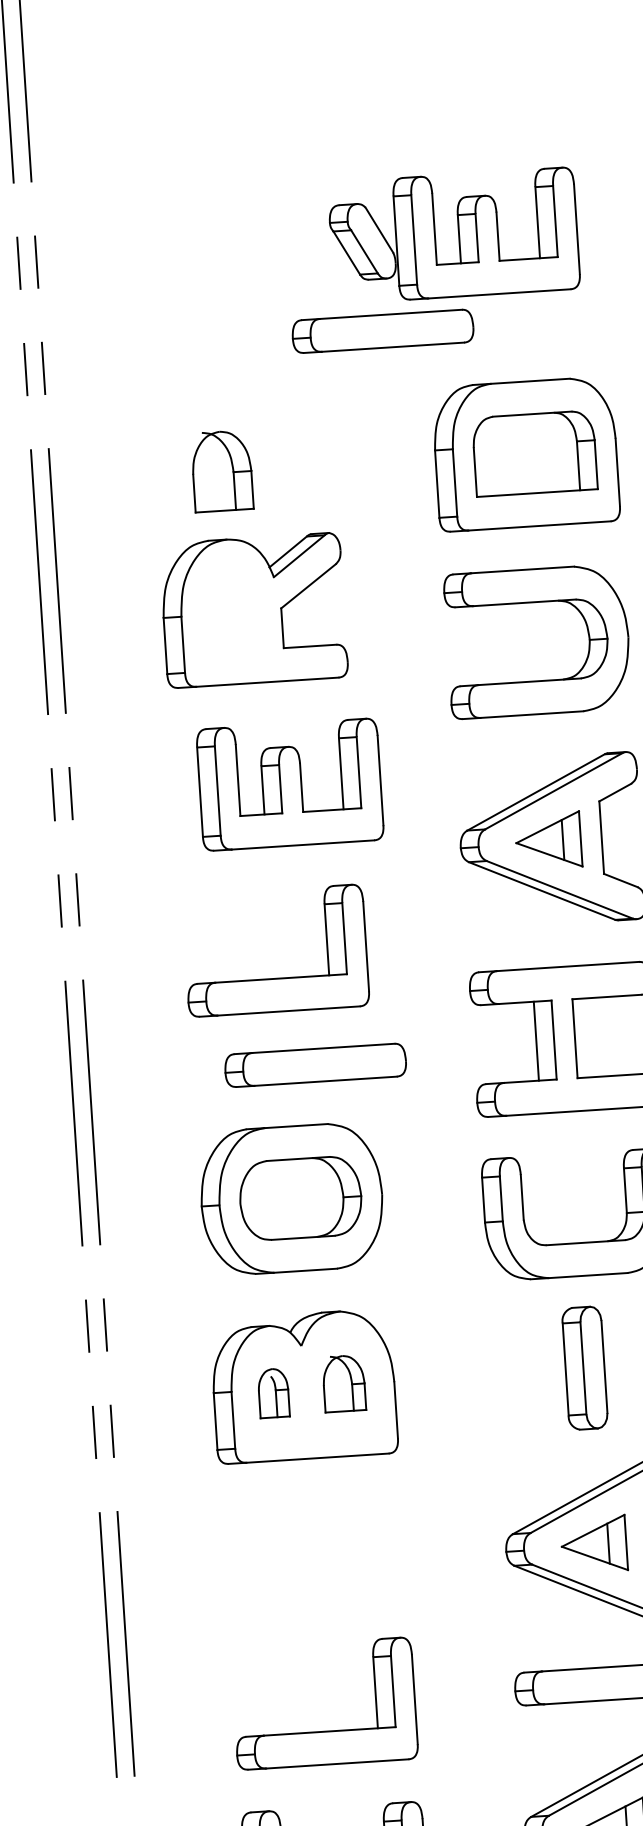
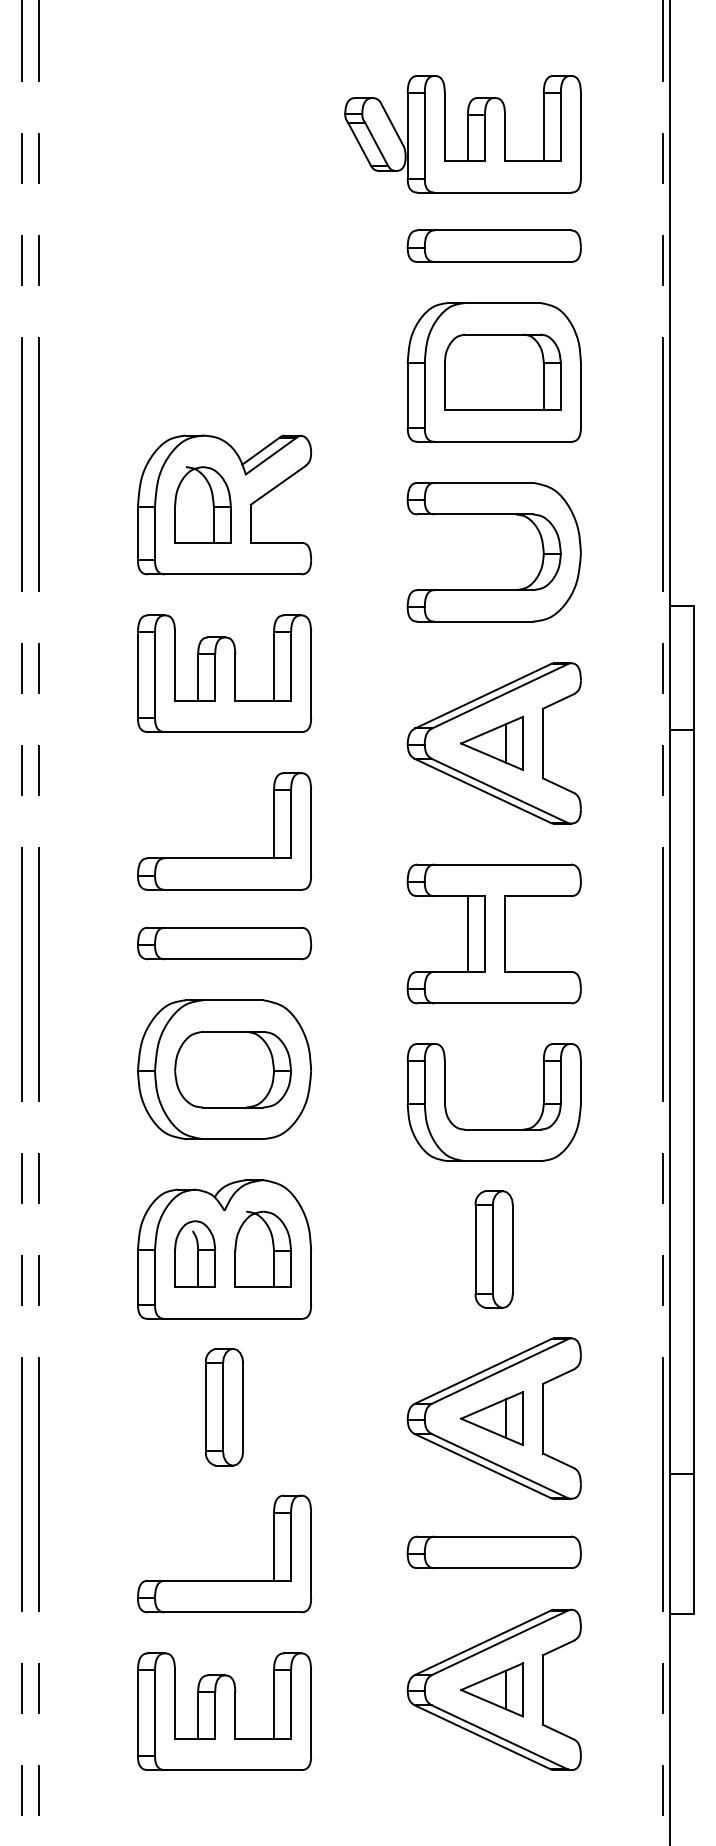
part: (453, 236) -> (462, 134), moved
part: (382, 330) -> (493, 245), moved
part: (221, 470) -> (202, 504), moved
part: (290, 784) -> (224, 673), moved
part: (315, 1065) -> (224, 943), moved
part: (343, 1382) -> (262, 1248), size x1.43
part: (273, 1392) -> (195, 1253), size x1.43
part: (314, 1551) -> (224, 1407), added

